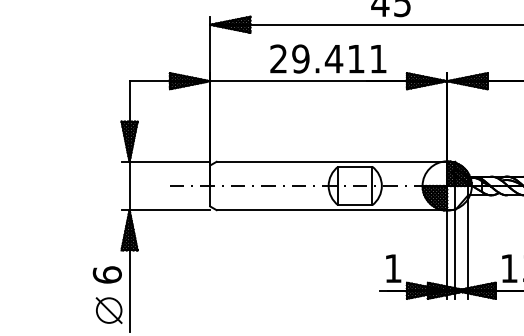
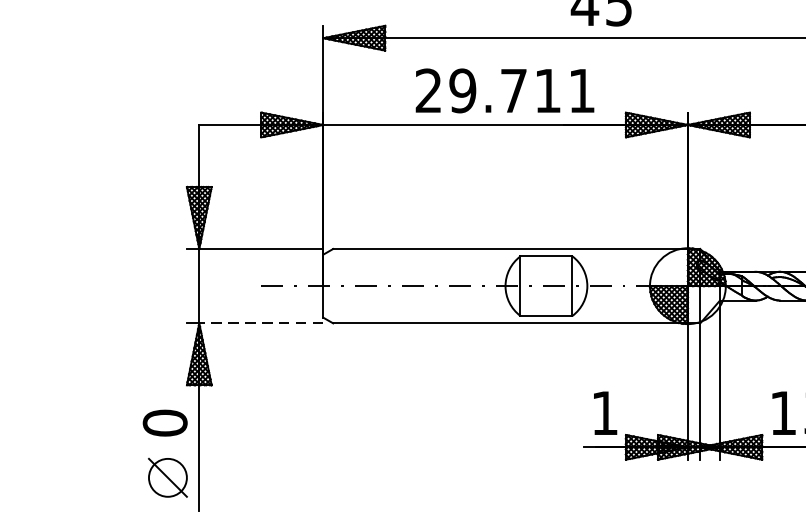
text: (333, 59) -> (512, 91), 29.411 -> 29.711
line: (169, 210) -> (260, 323), solid -> dashed
text: (106, 274) -> (163, 422), 6 -> 0

